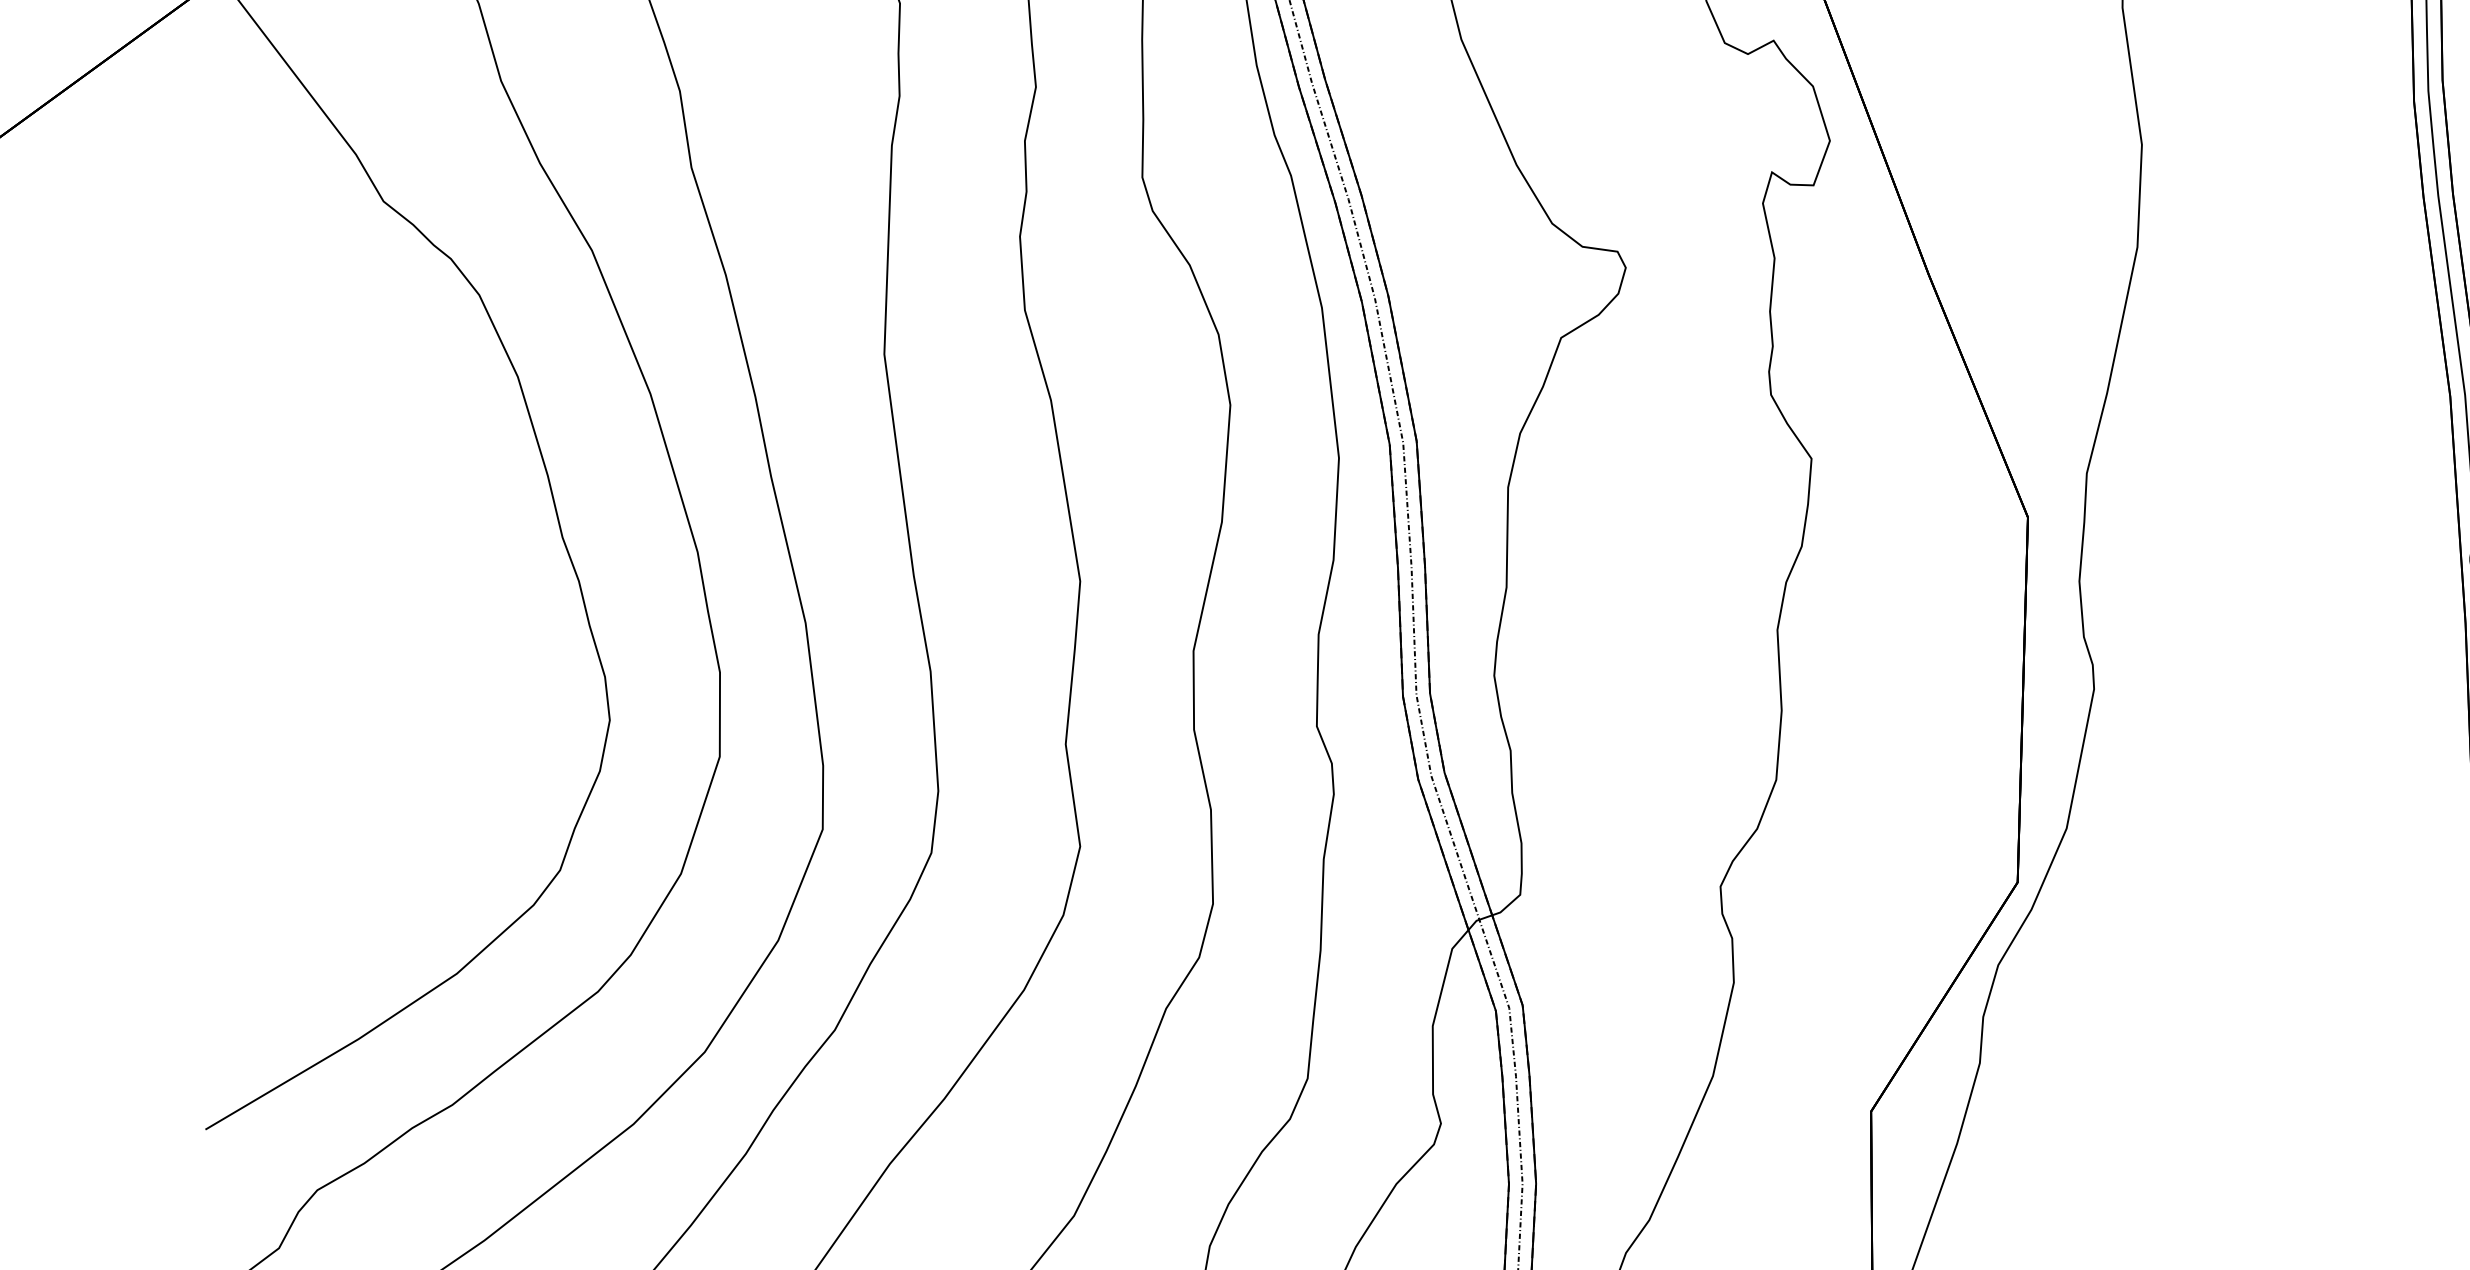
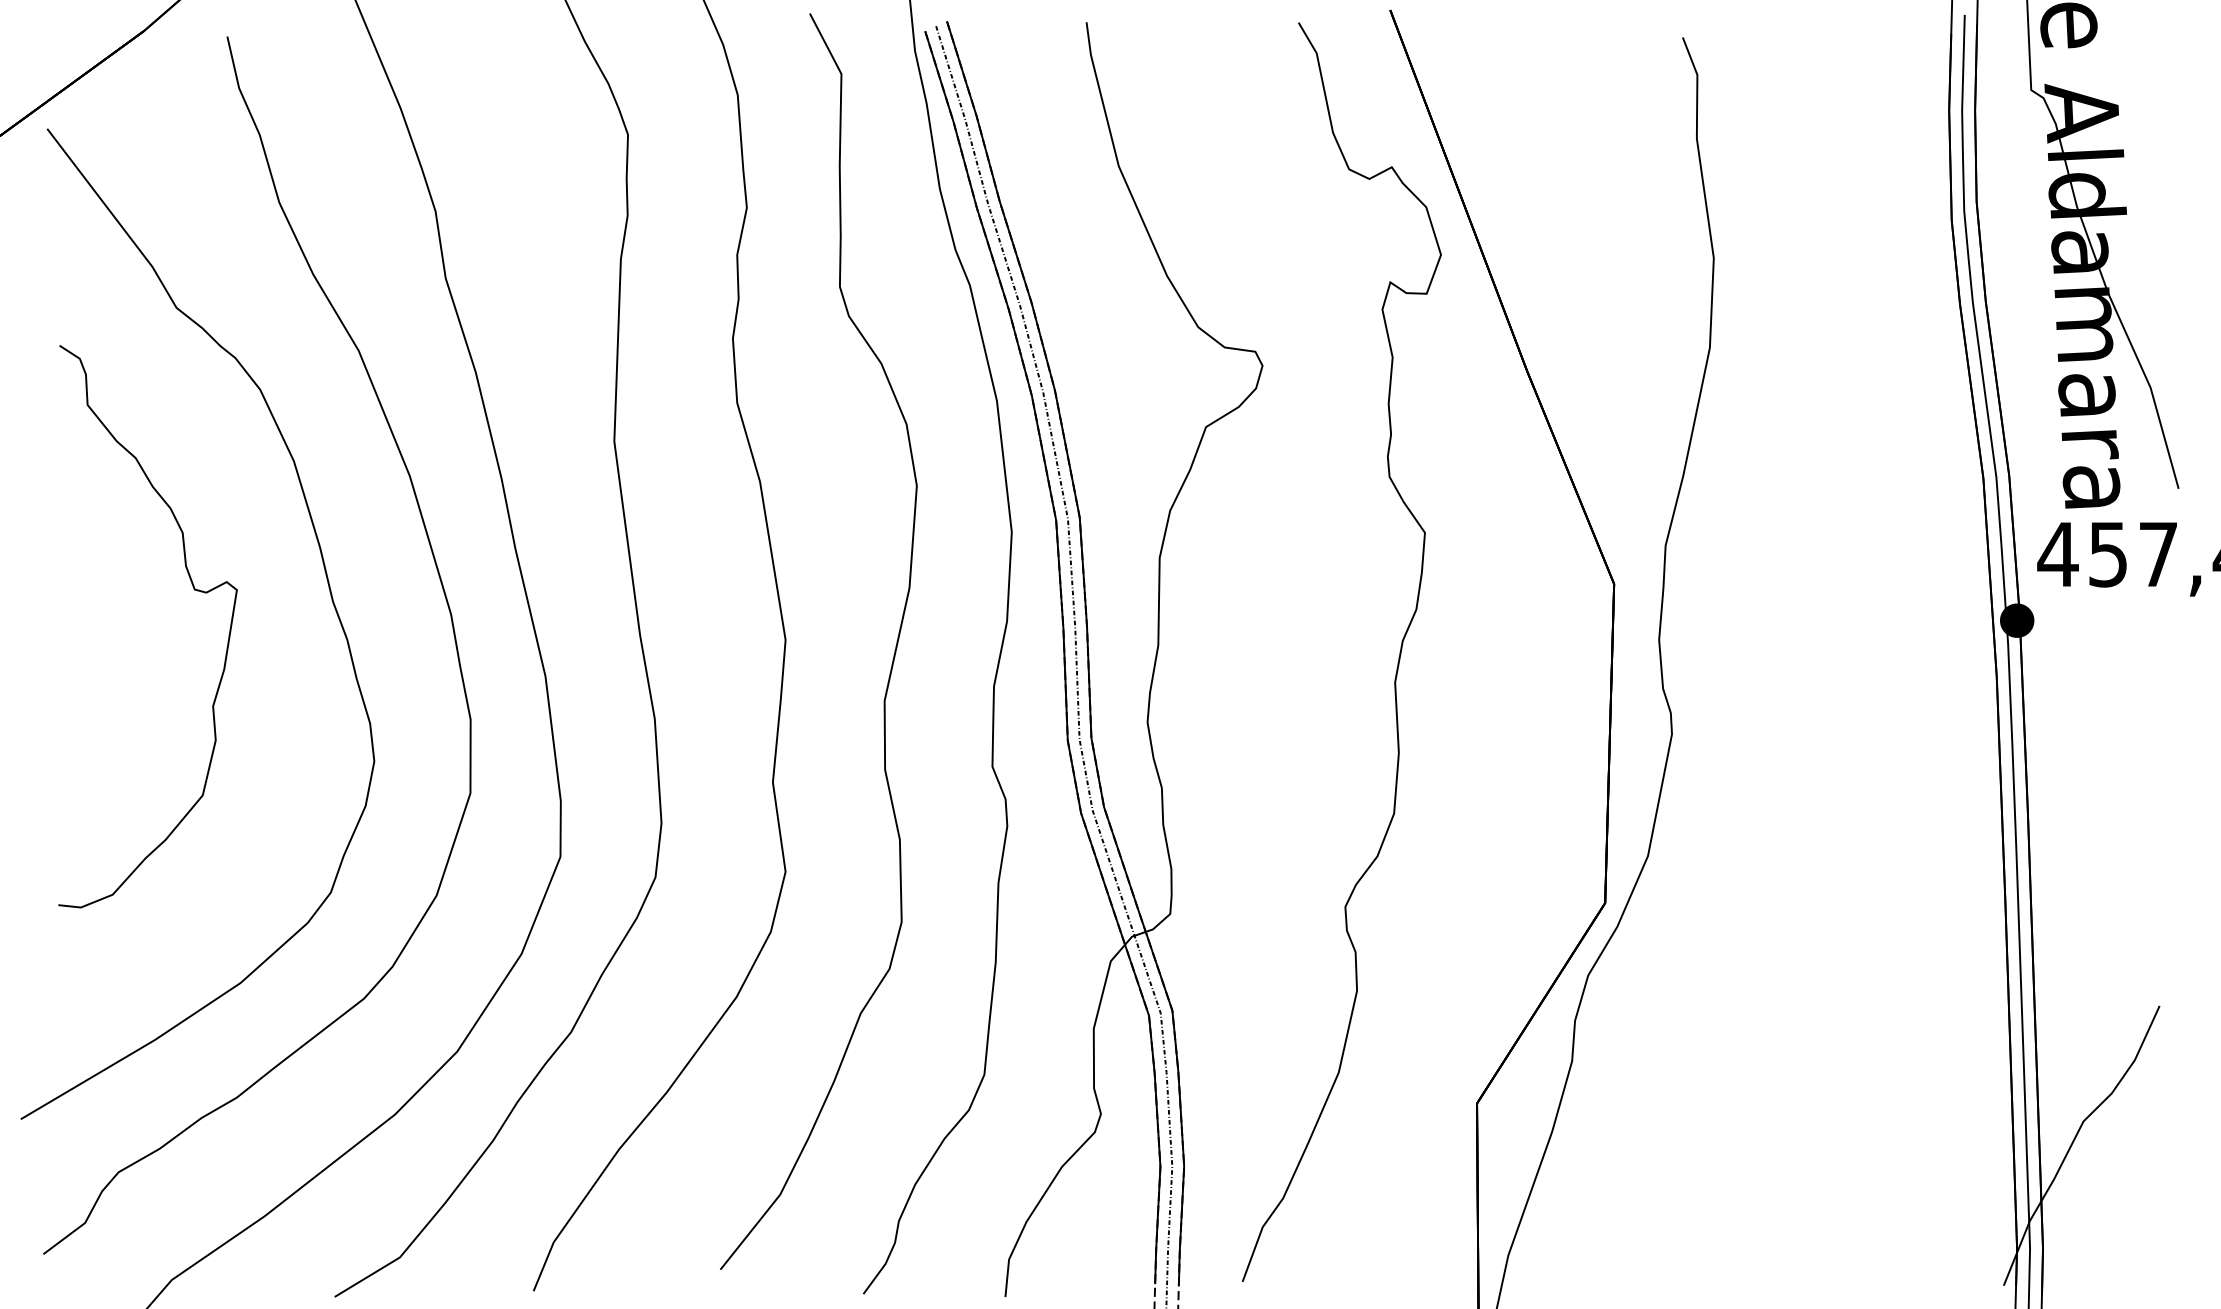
curve: (403, 523) -> (193, 589), added

